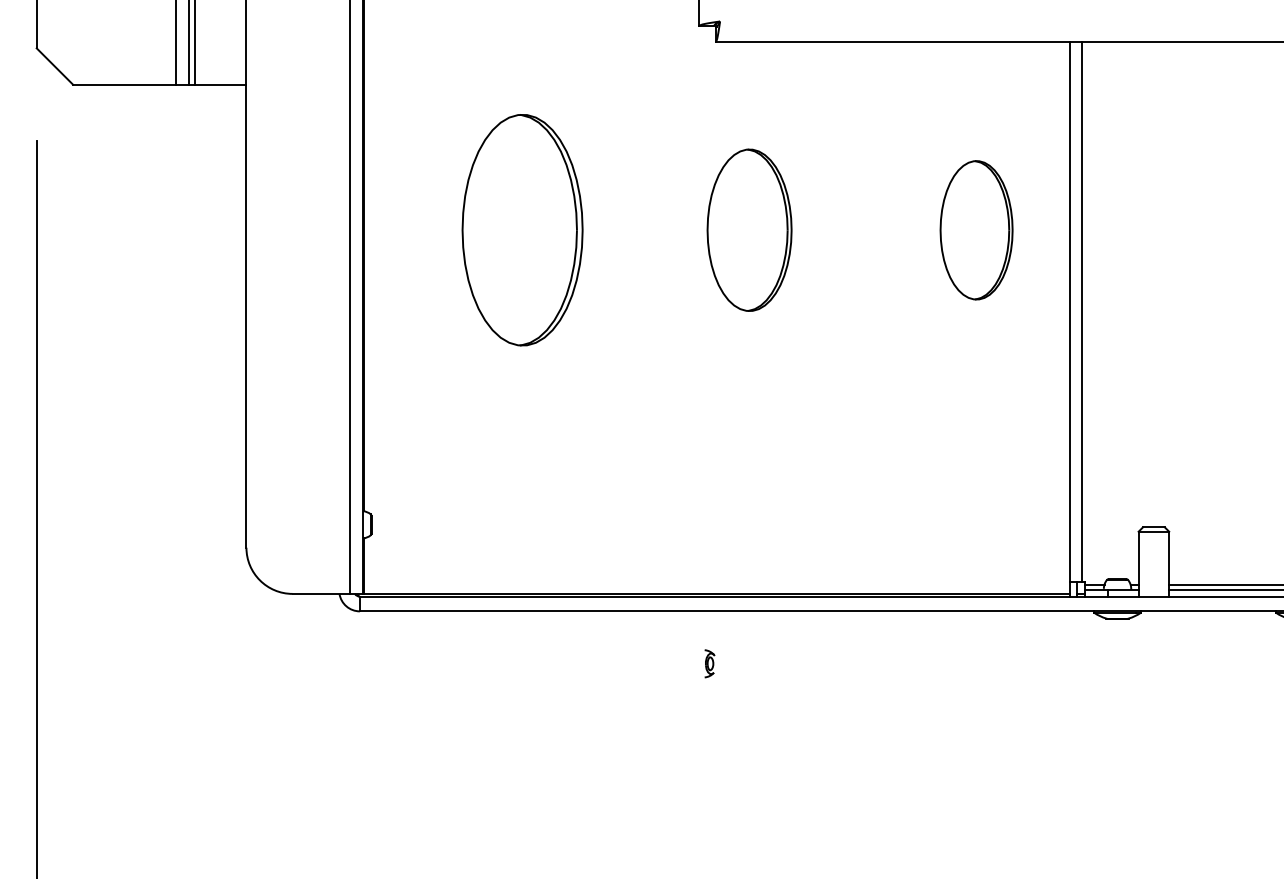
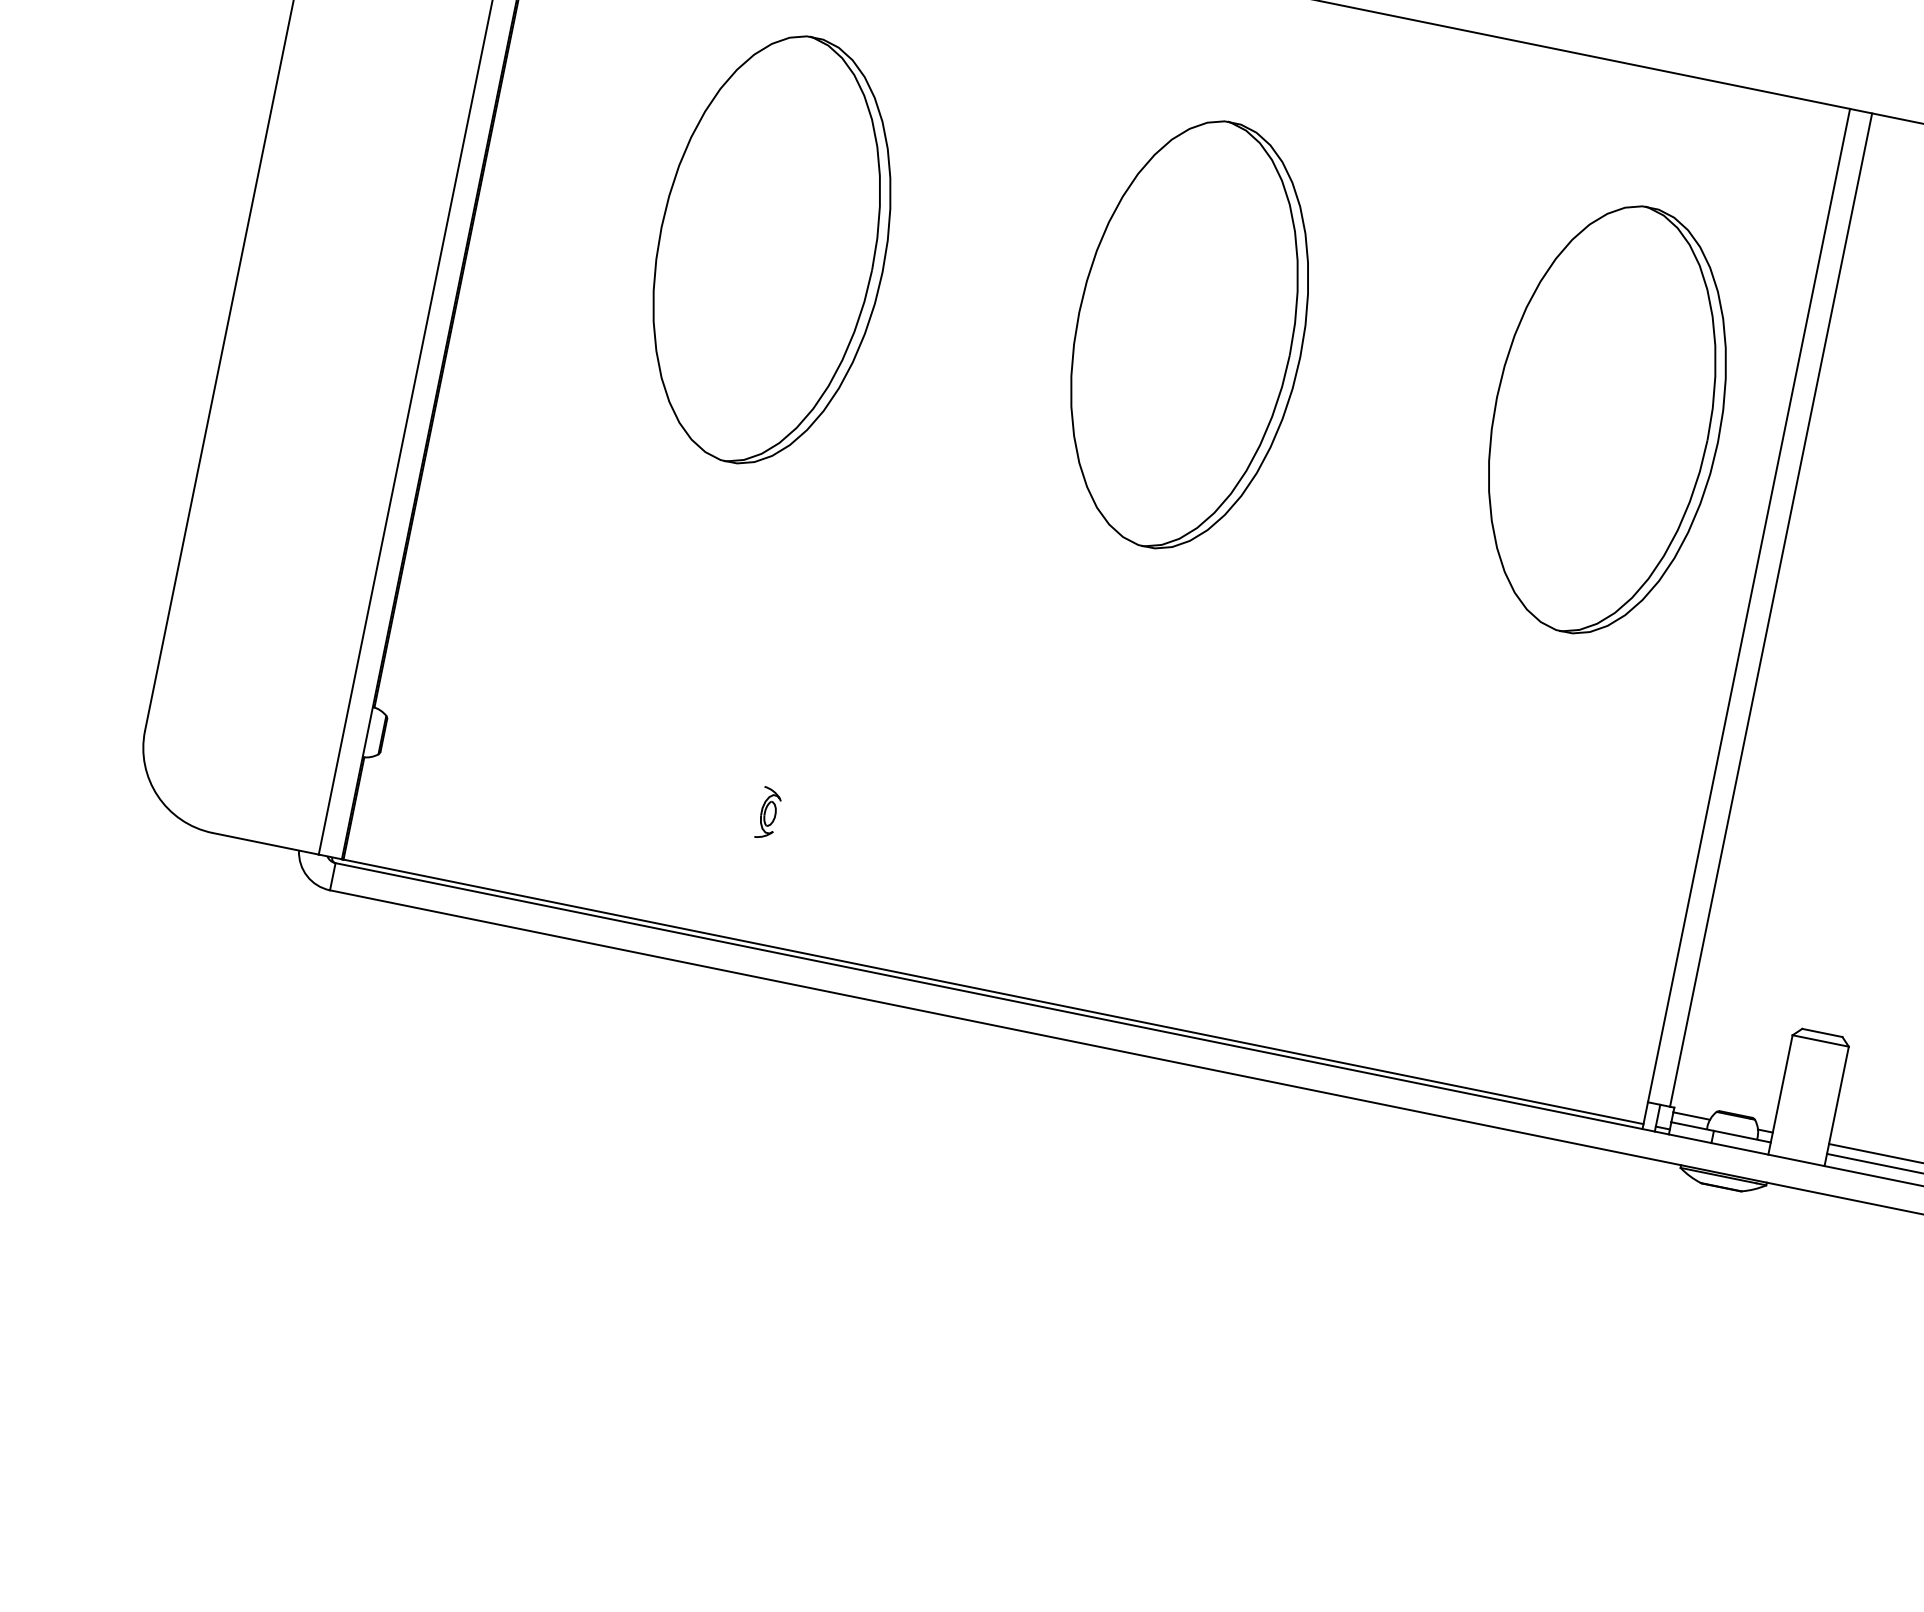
part: (749, 230) -> (1189, 335), size x1.43
part: (976, 230) -> (1607, 420), size x1.67
part: (709, 663) -> (768, 813), moved

